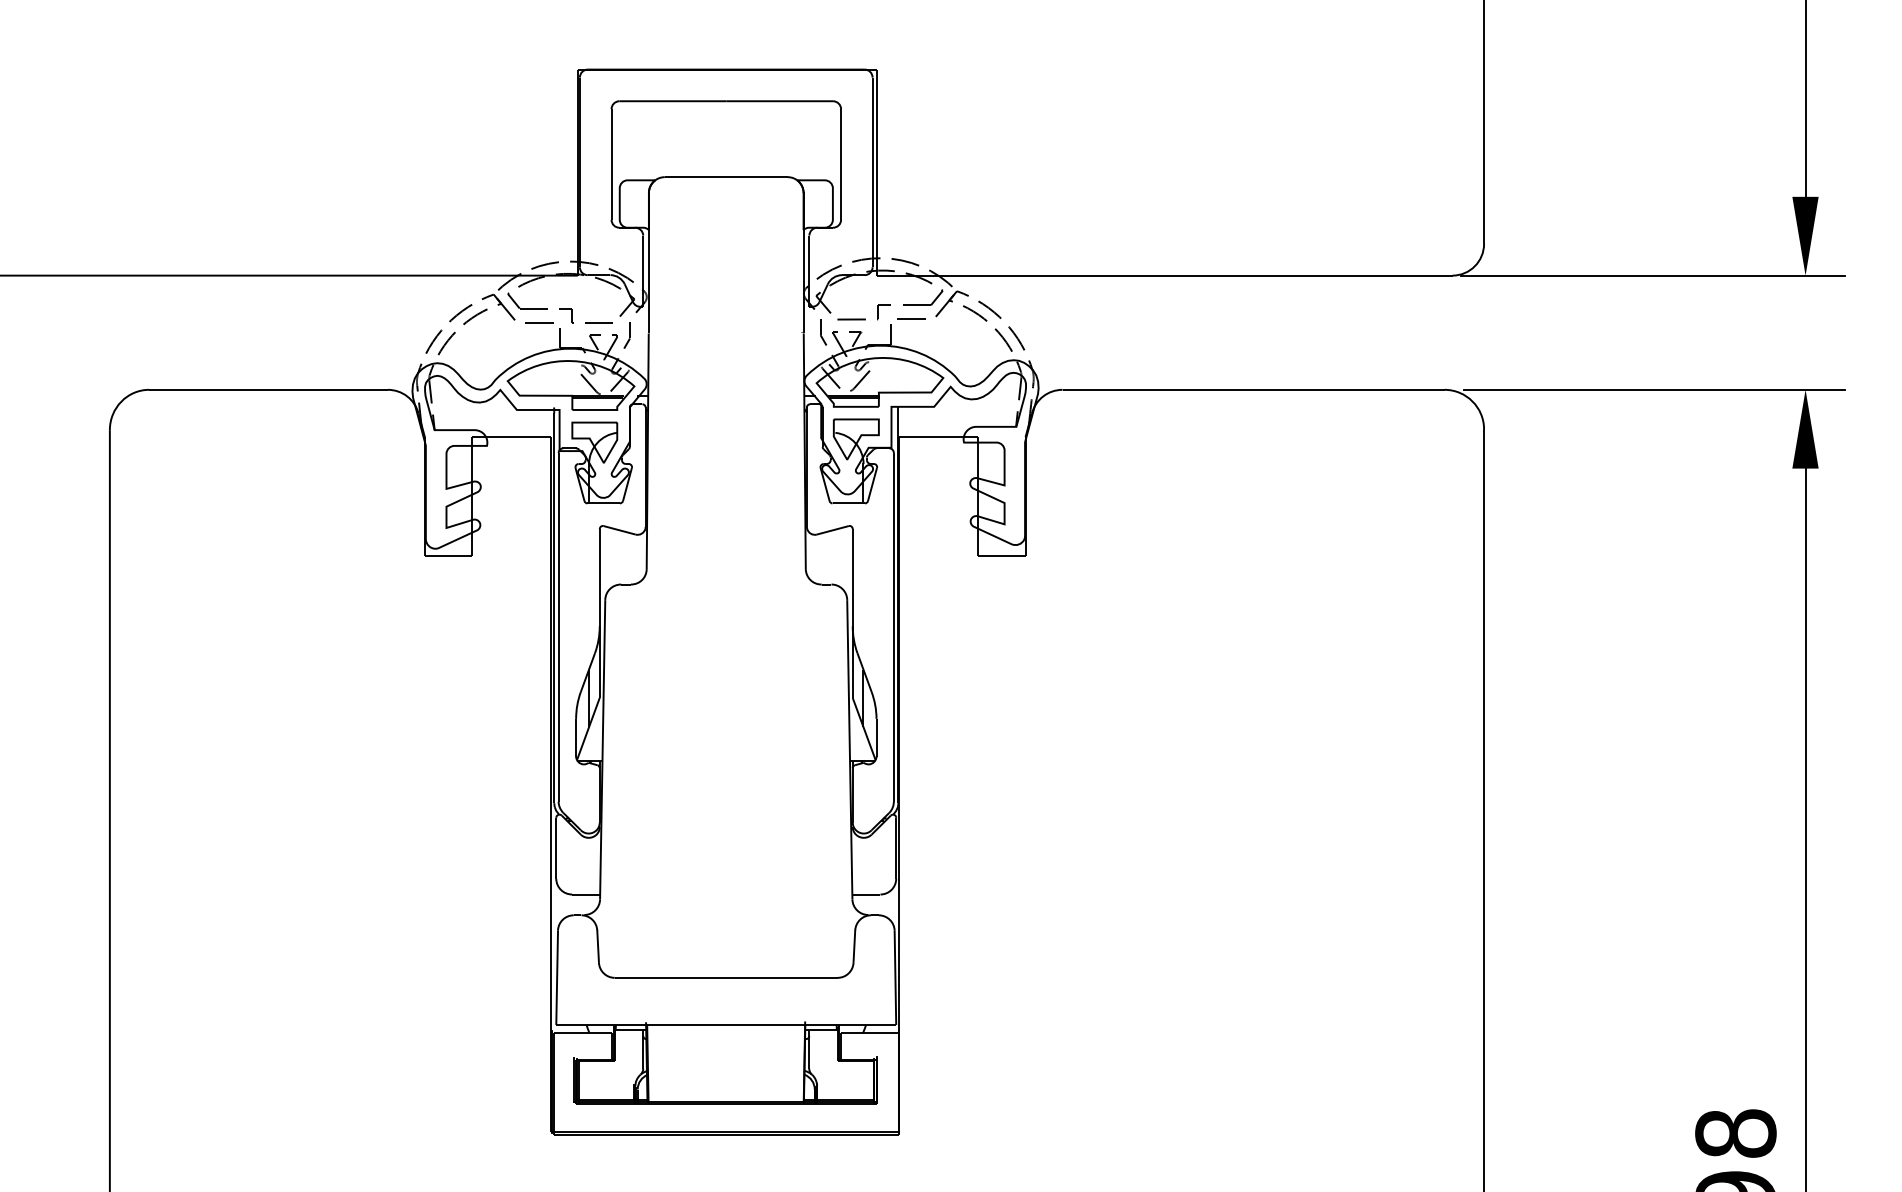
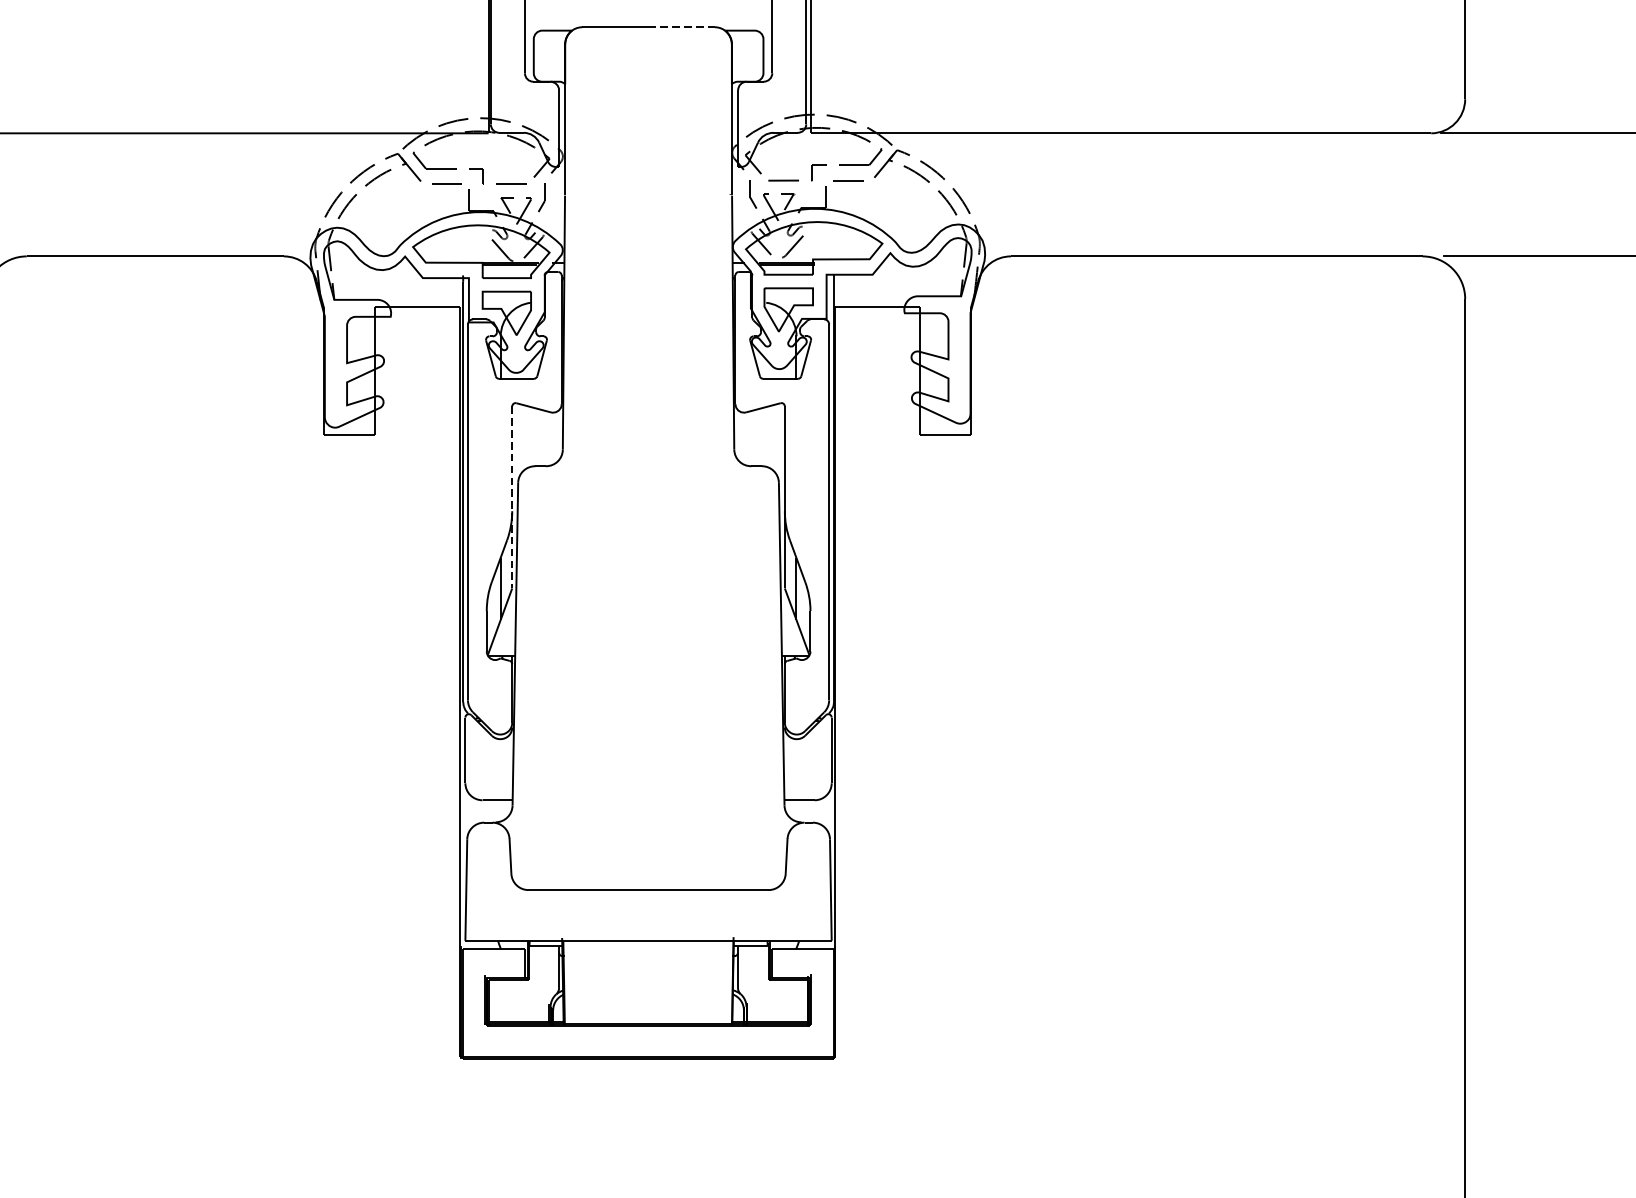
line: (757, 177) -> (682, 27), solid -> dashed
line: (599, 614) -> (511, 498), solid -> dashed

